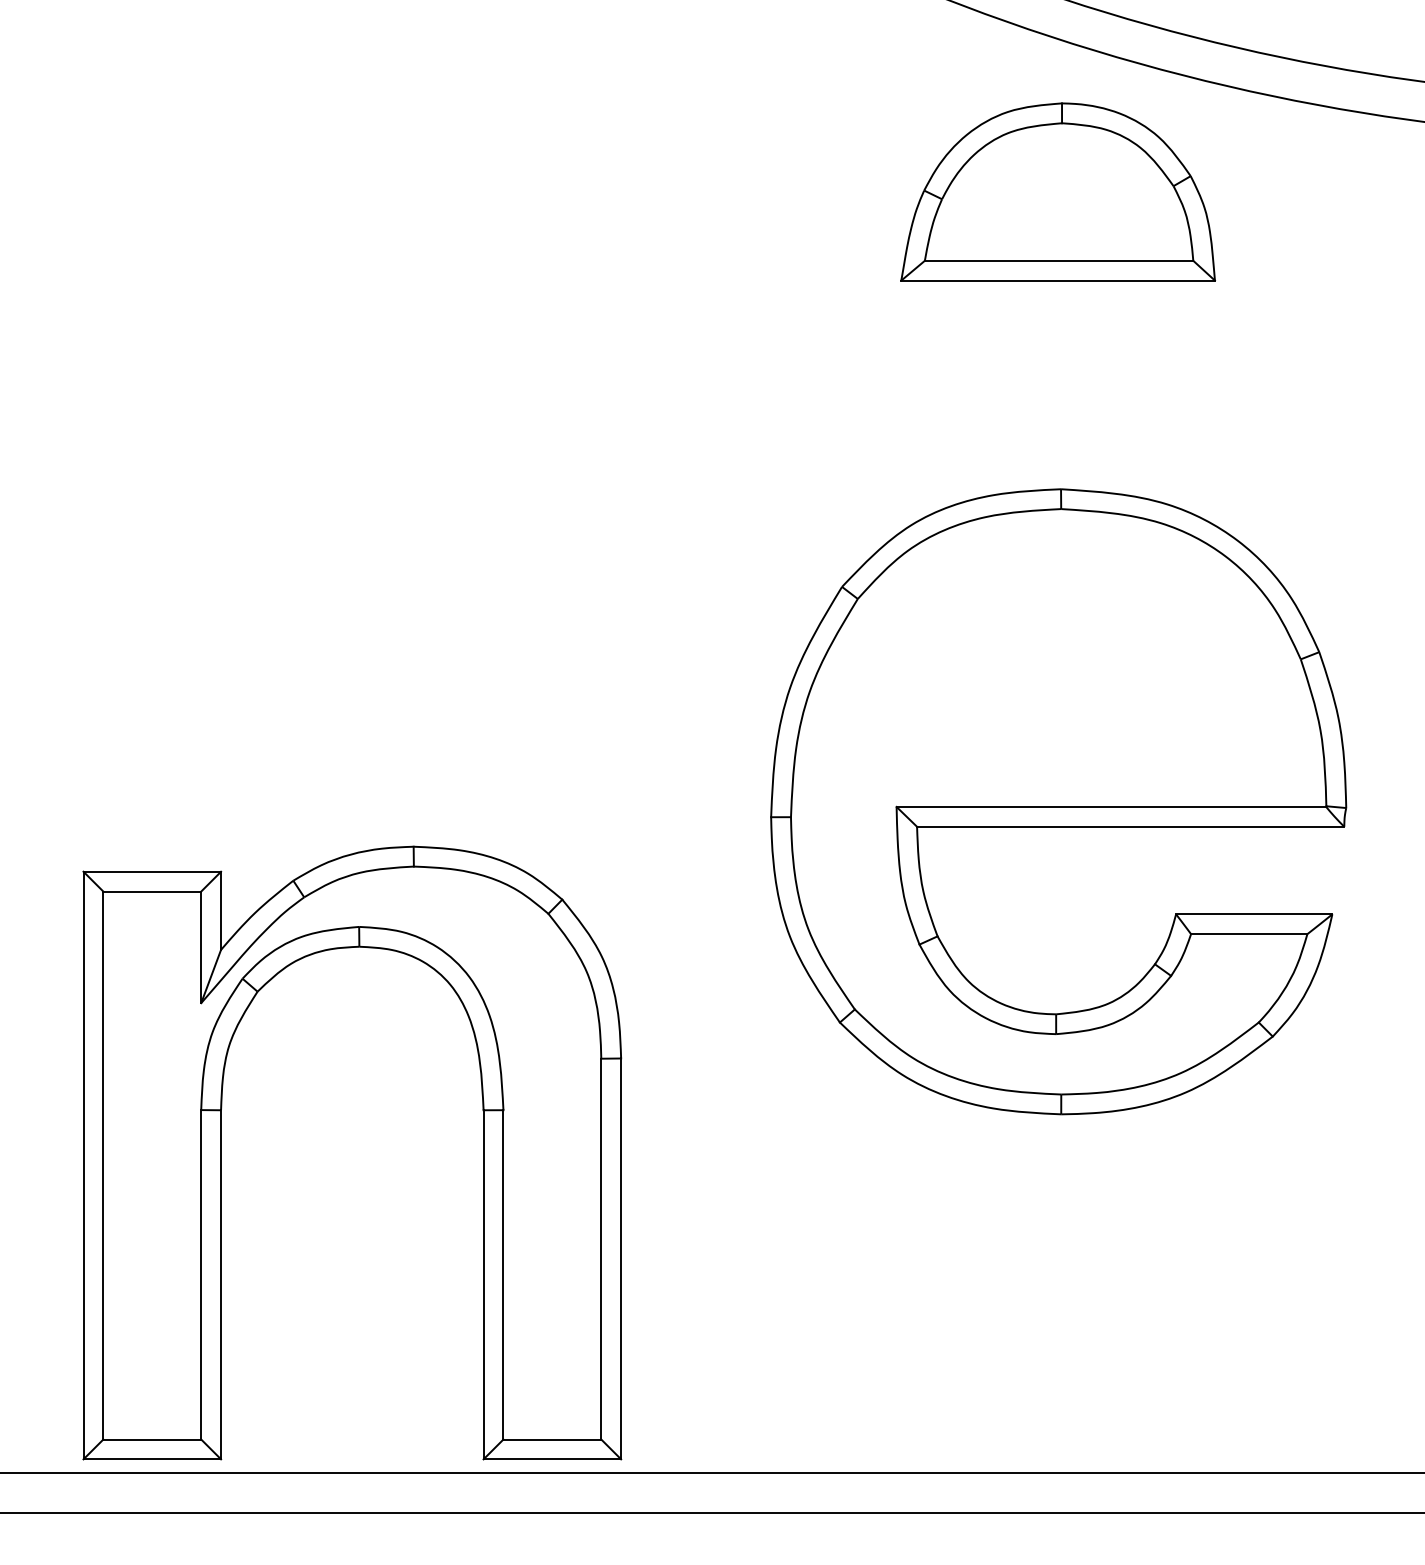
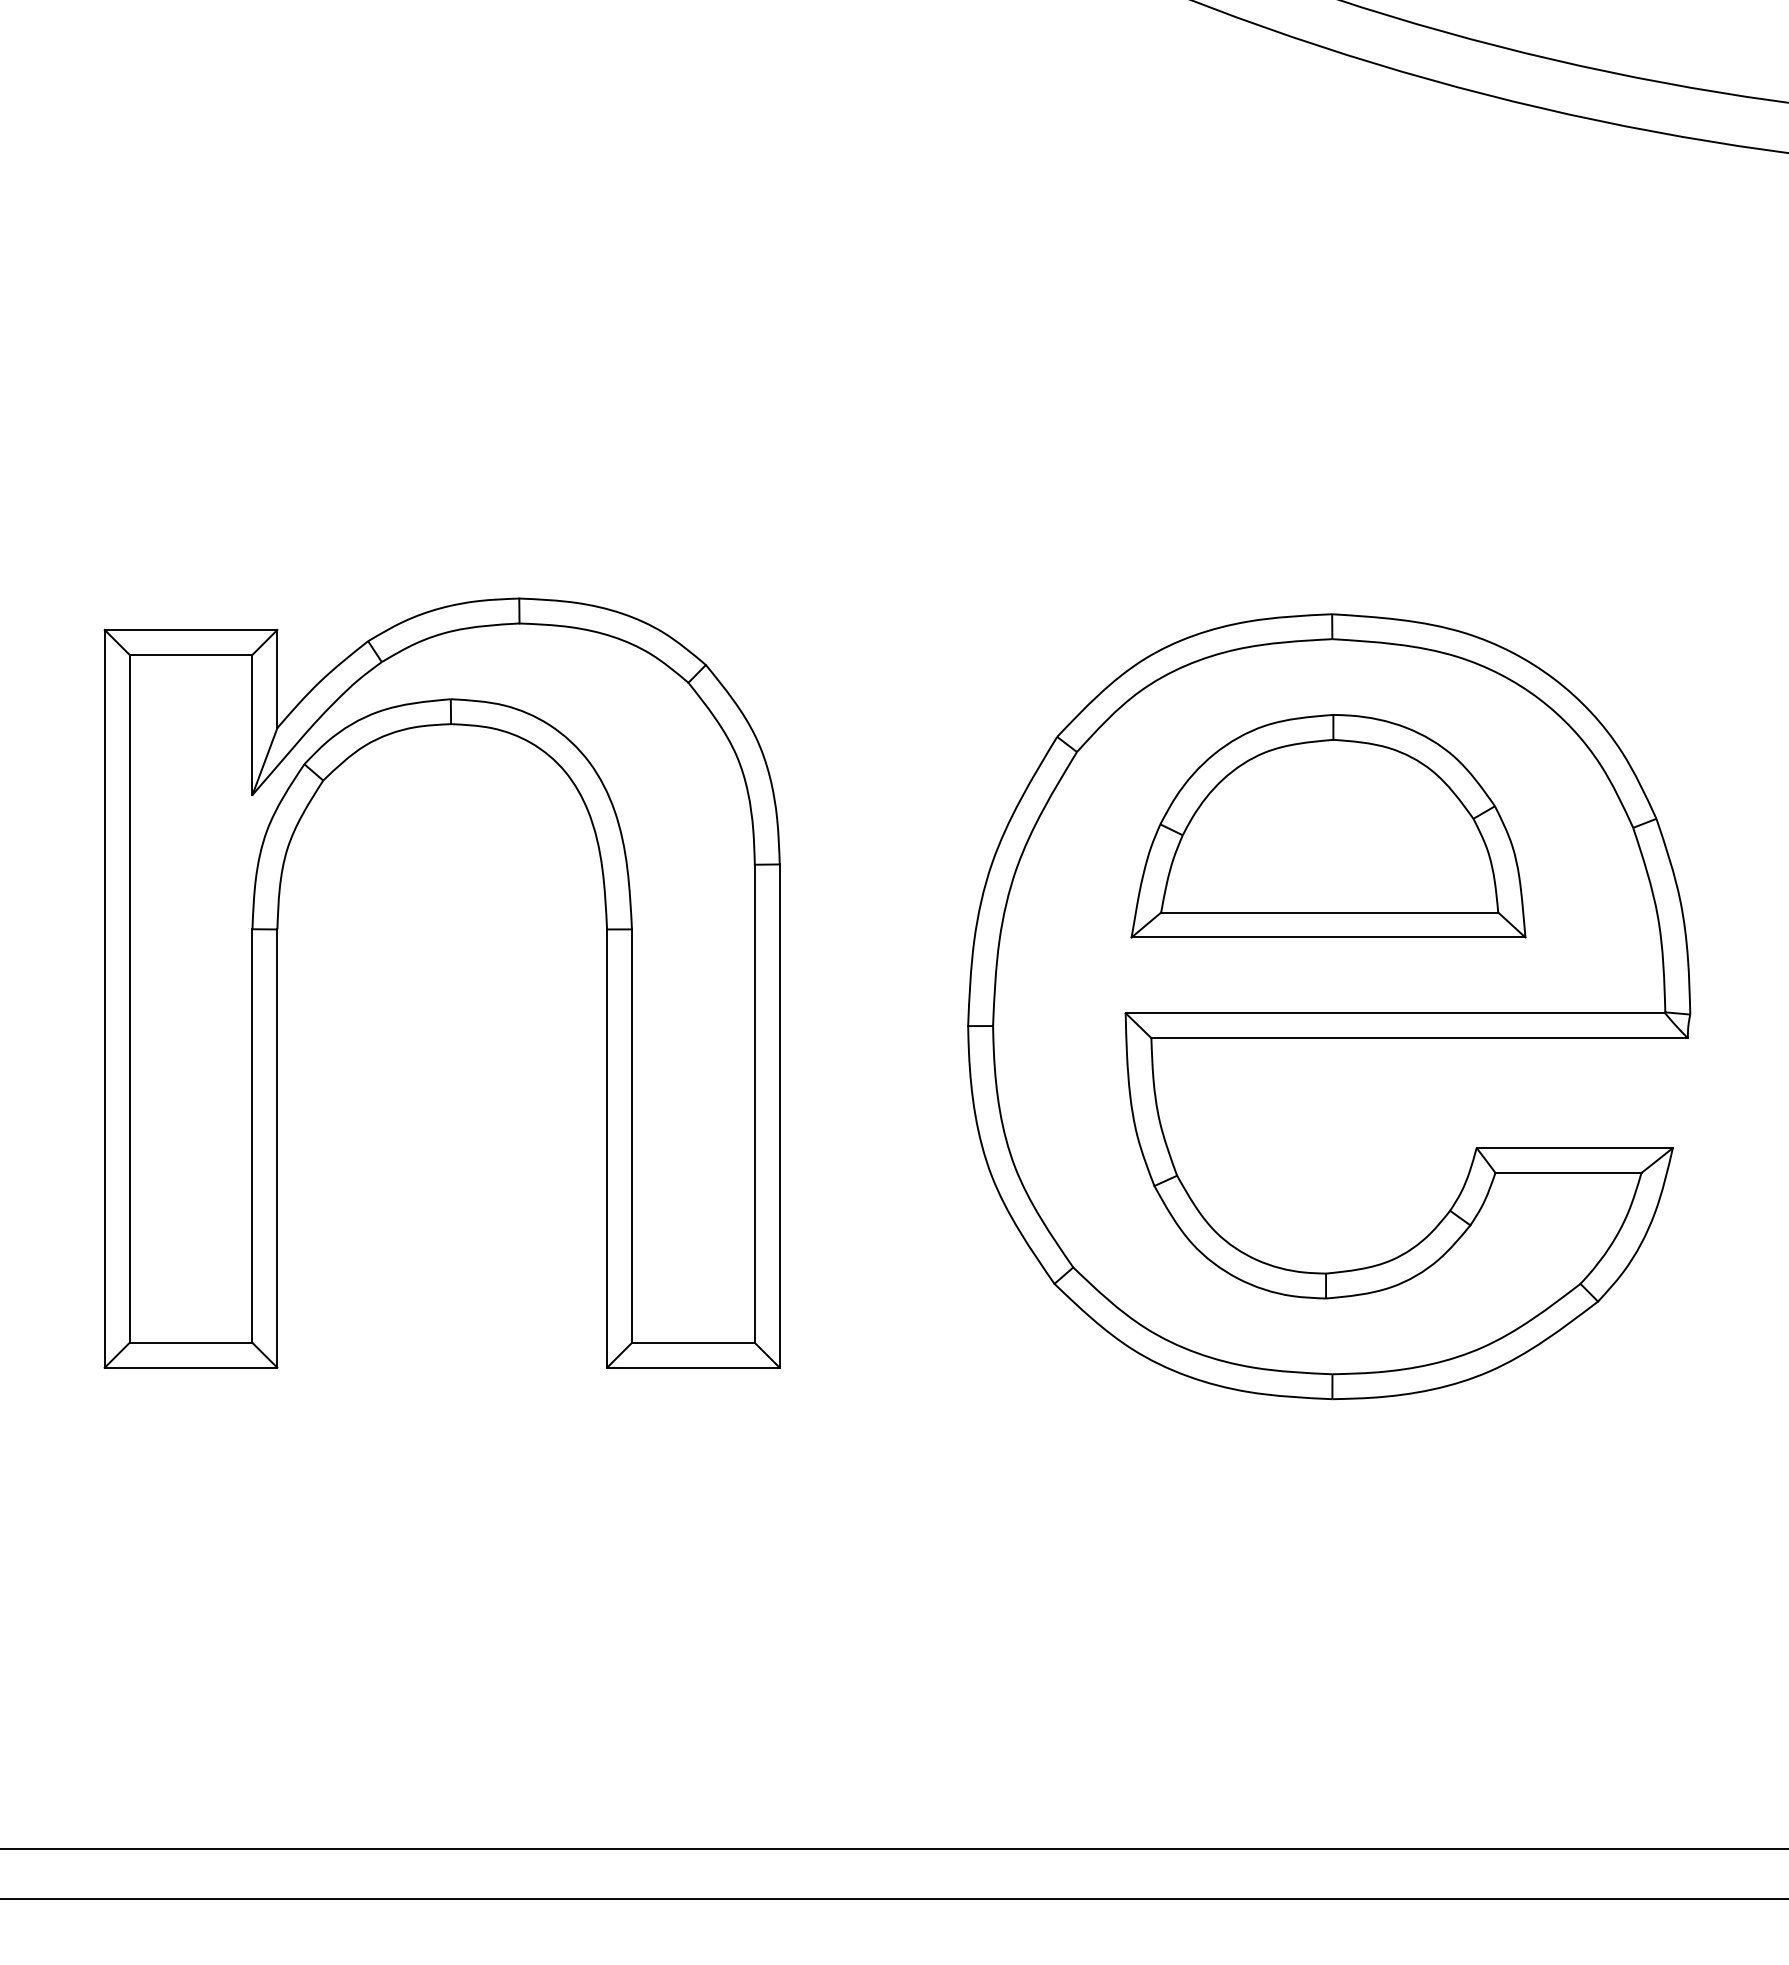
part: (1057, 191) -> (1327, 825), moved
part: (221, 1152) -> (277, 982), moved

